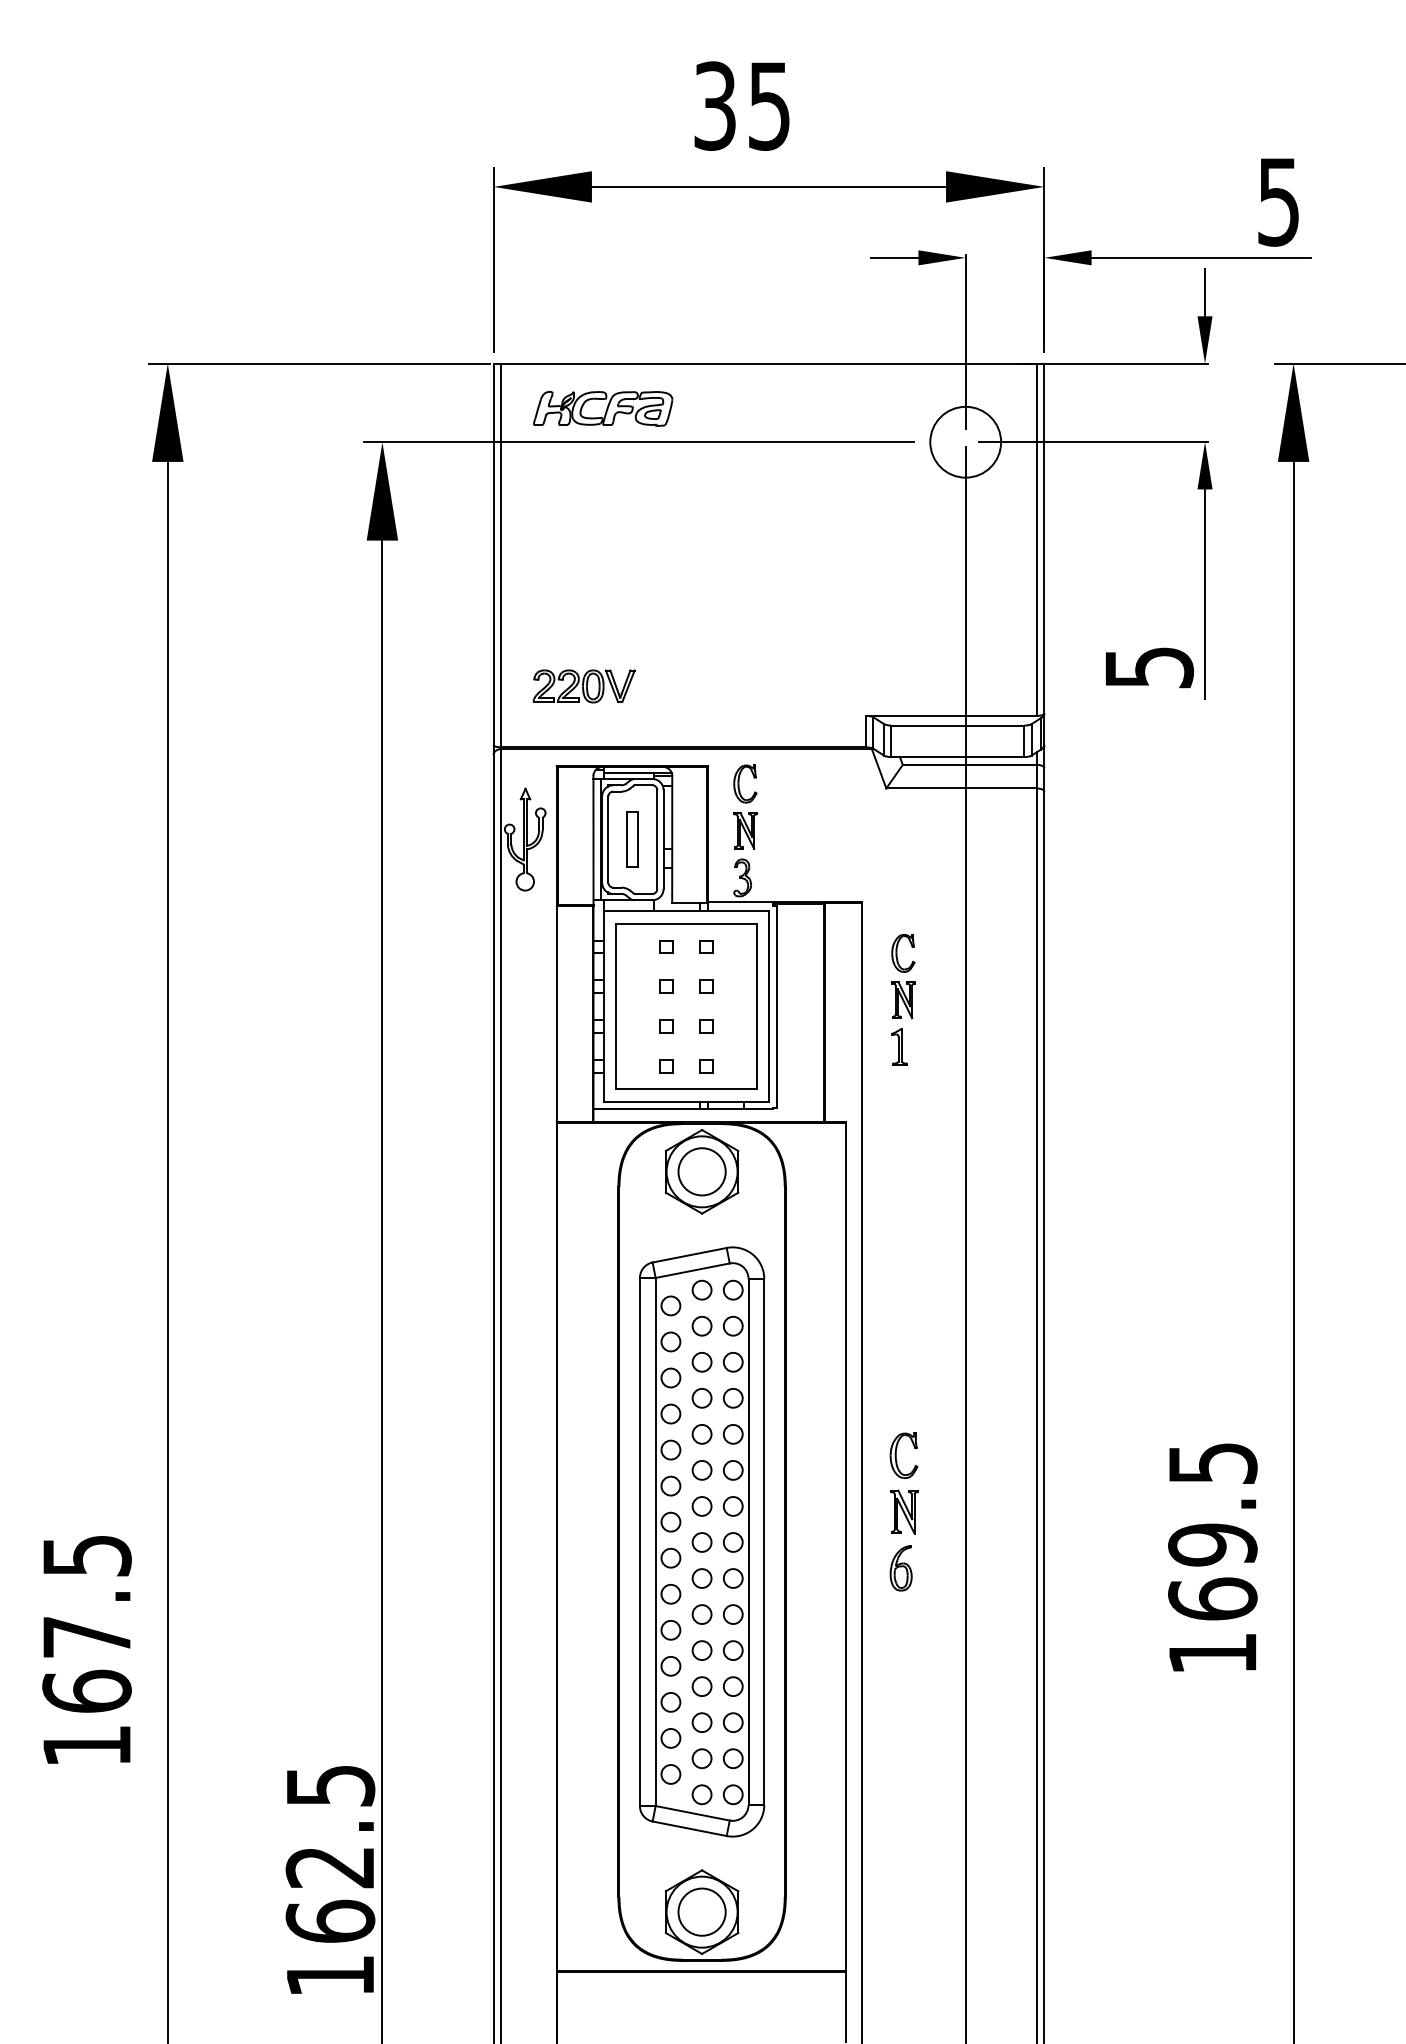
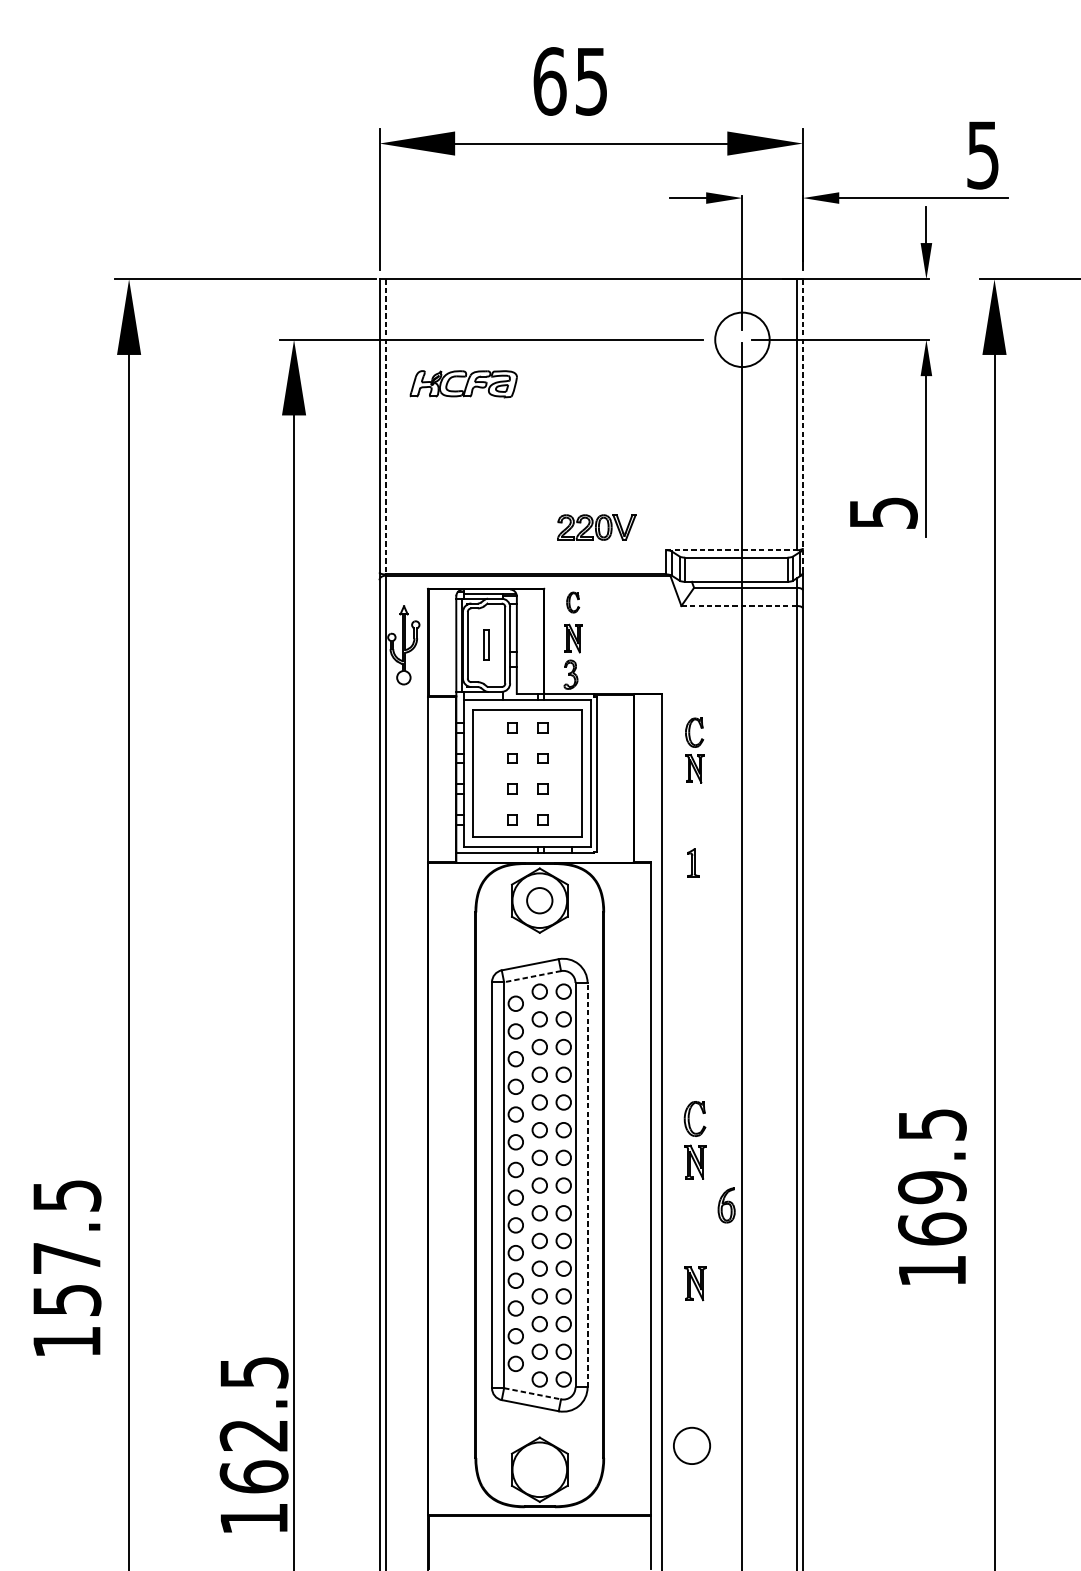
text: (715, 105) -> (550, 80), 35 -> 65
part: (603, 409) -> (464, 384), moved
line: (1044, 554) -> (803, 426), solid -> dashed
line: (501, 555) -> (385, 426), solid -> dashed
part: (583, 686) -> (596, 527), moved
line: (951, 715) -> (731, 549), solid -> dashed
part: (745, 783) -> (573, 602), size x0.7
line: (960, 788) -> (738, 606), solid -> dashed
part: (632, 839) -> (486, 645), size x0.7
part: (899, 1046) -> (693, 862), moved
circle: (701, 1171) -> (539, 900), size x0.7
line: (692, 1270) -> (532, 976), solid -> dashed
line: (764, 1541) -> (587, 1184), solid -> dashed
part: (900, 1568) -> (726, 1205), moved
part: (904, 1669) -> (695, 1283), added
text: (86, 1690) -> (66, 1299), 167.5 -> 157.5
line: (692, 1813) -> (532, 1393), solid -> dashed
circle: (701, 1911) -> (691, 1445), moved

